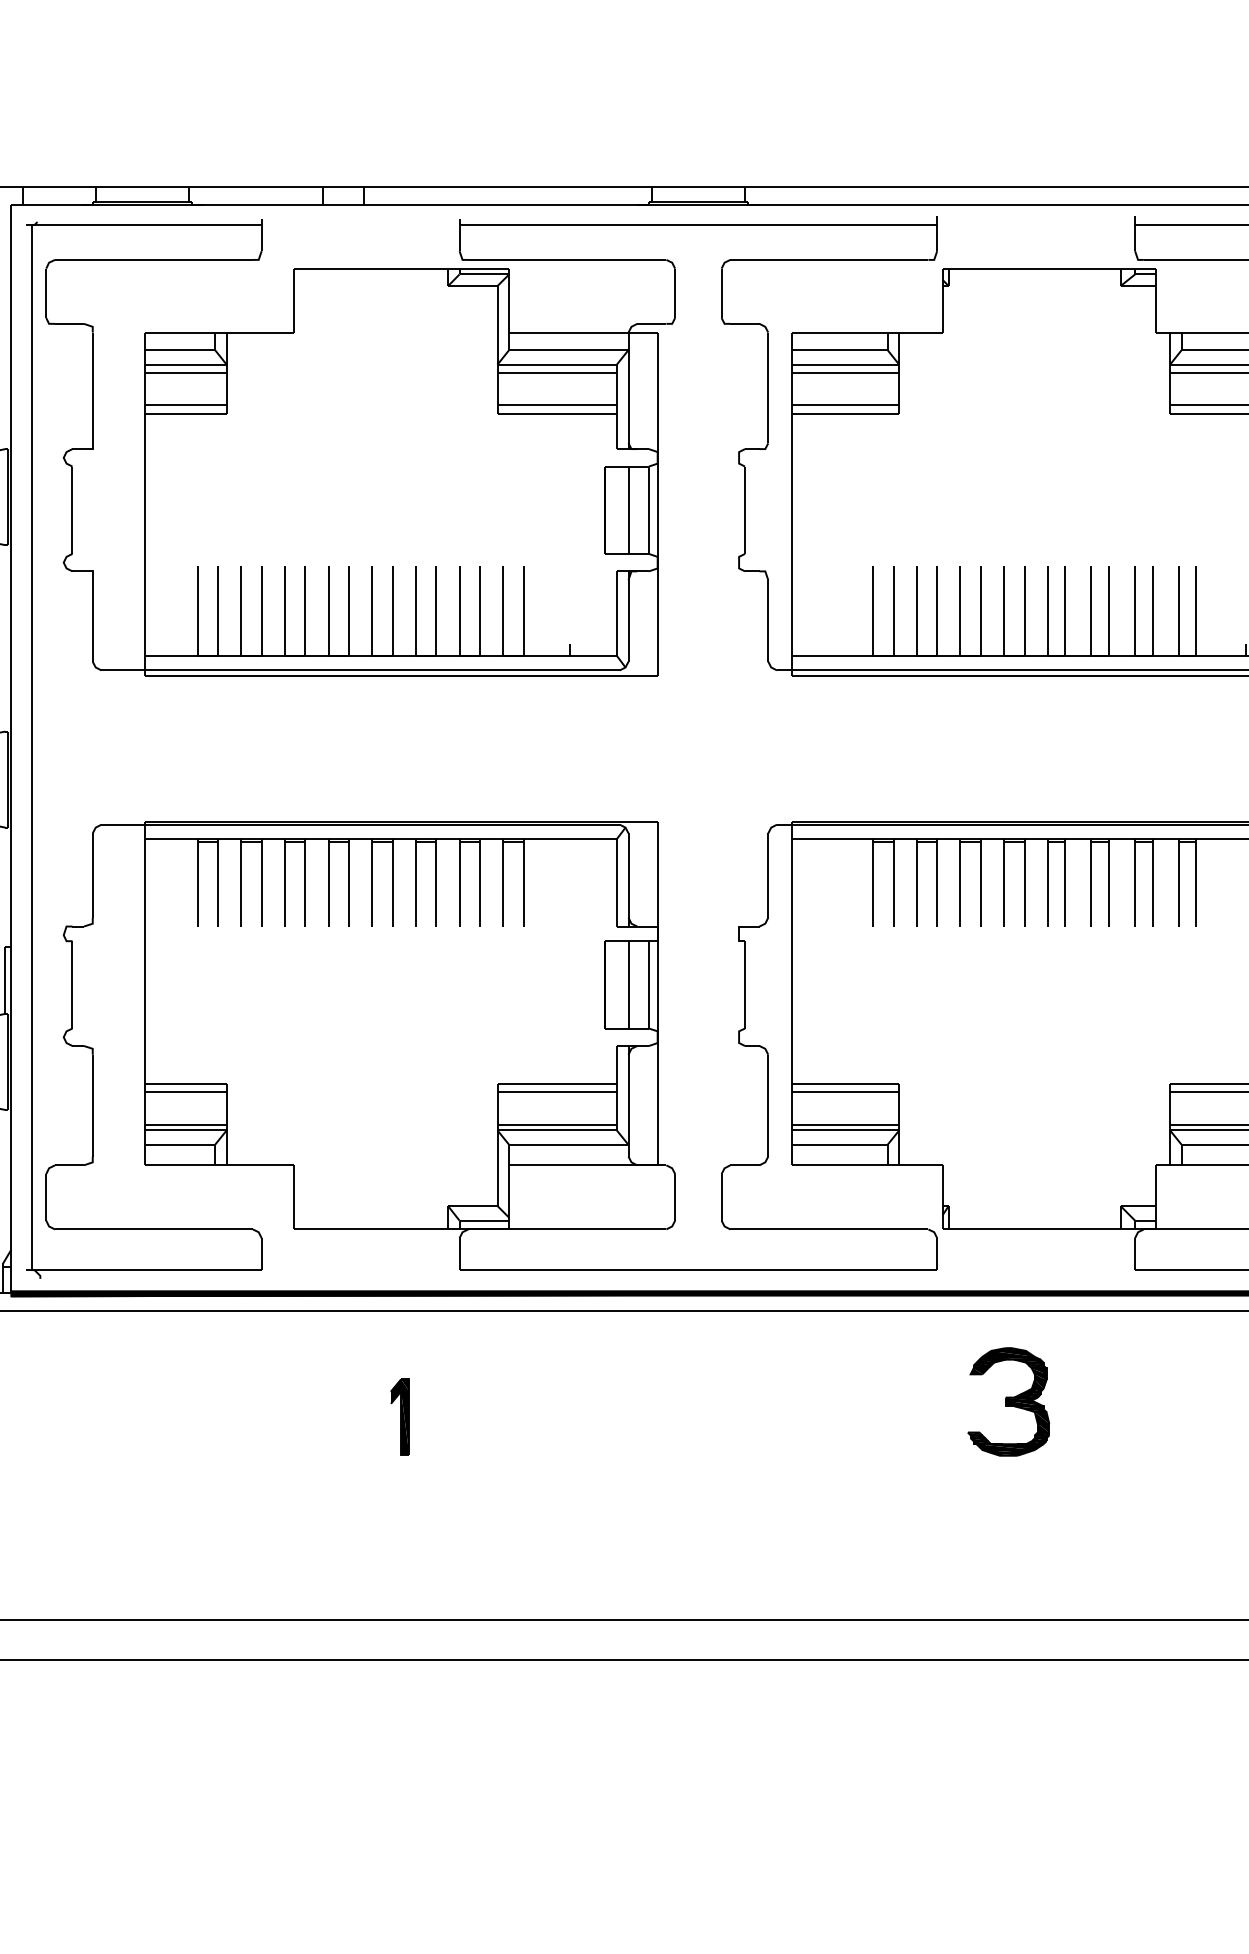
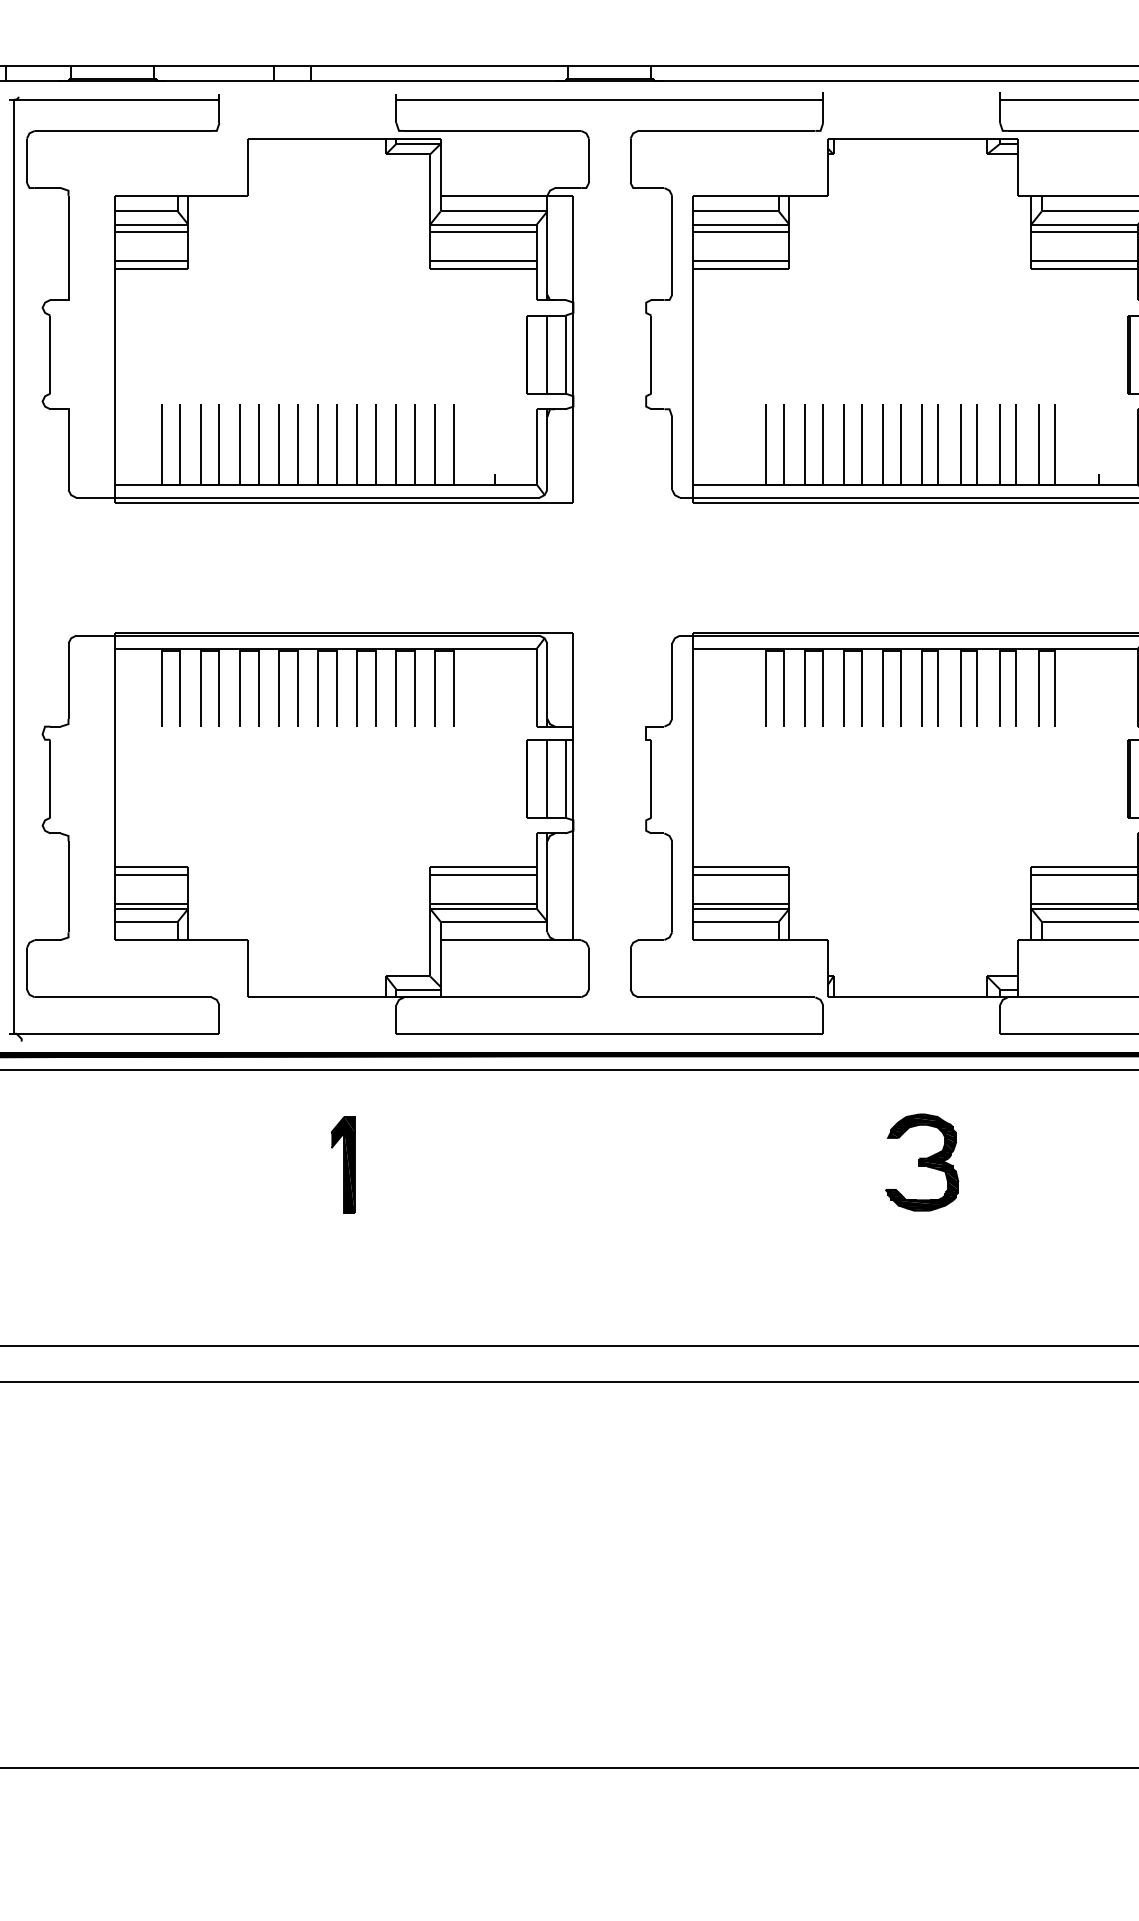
part: (1009, 1401) -> (922, 1162), moved
part: (400, 1416) -> (343, 1164), size x1.43

